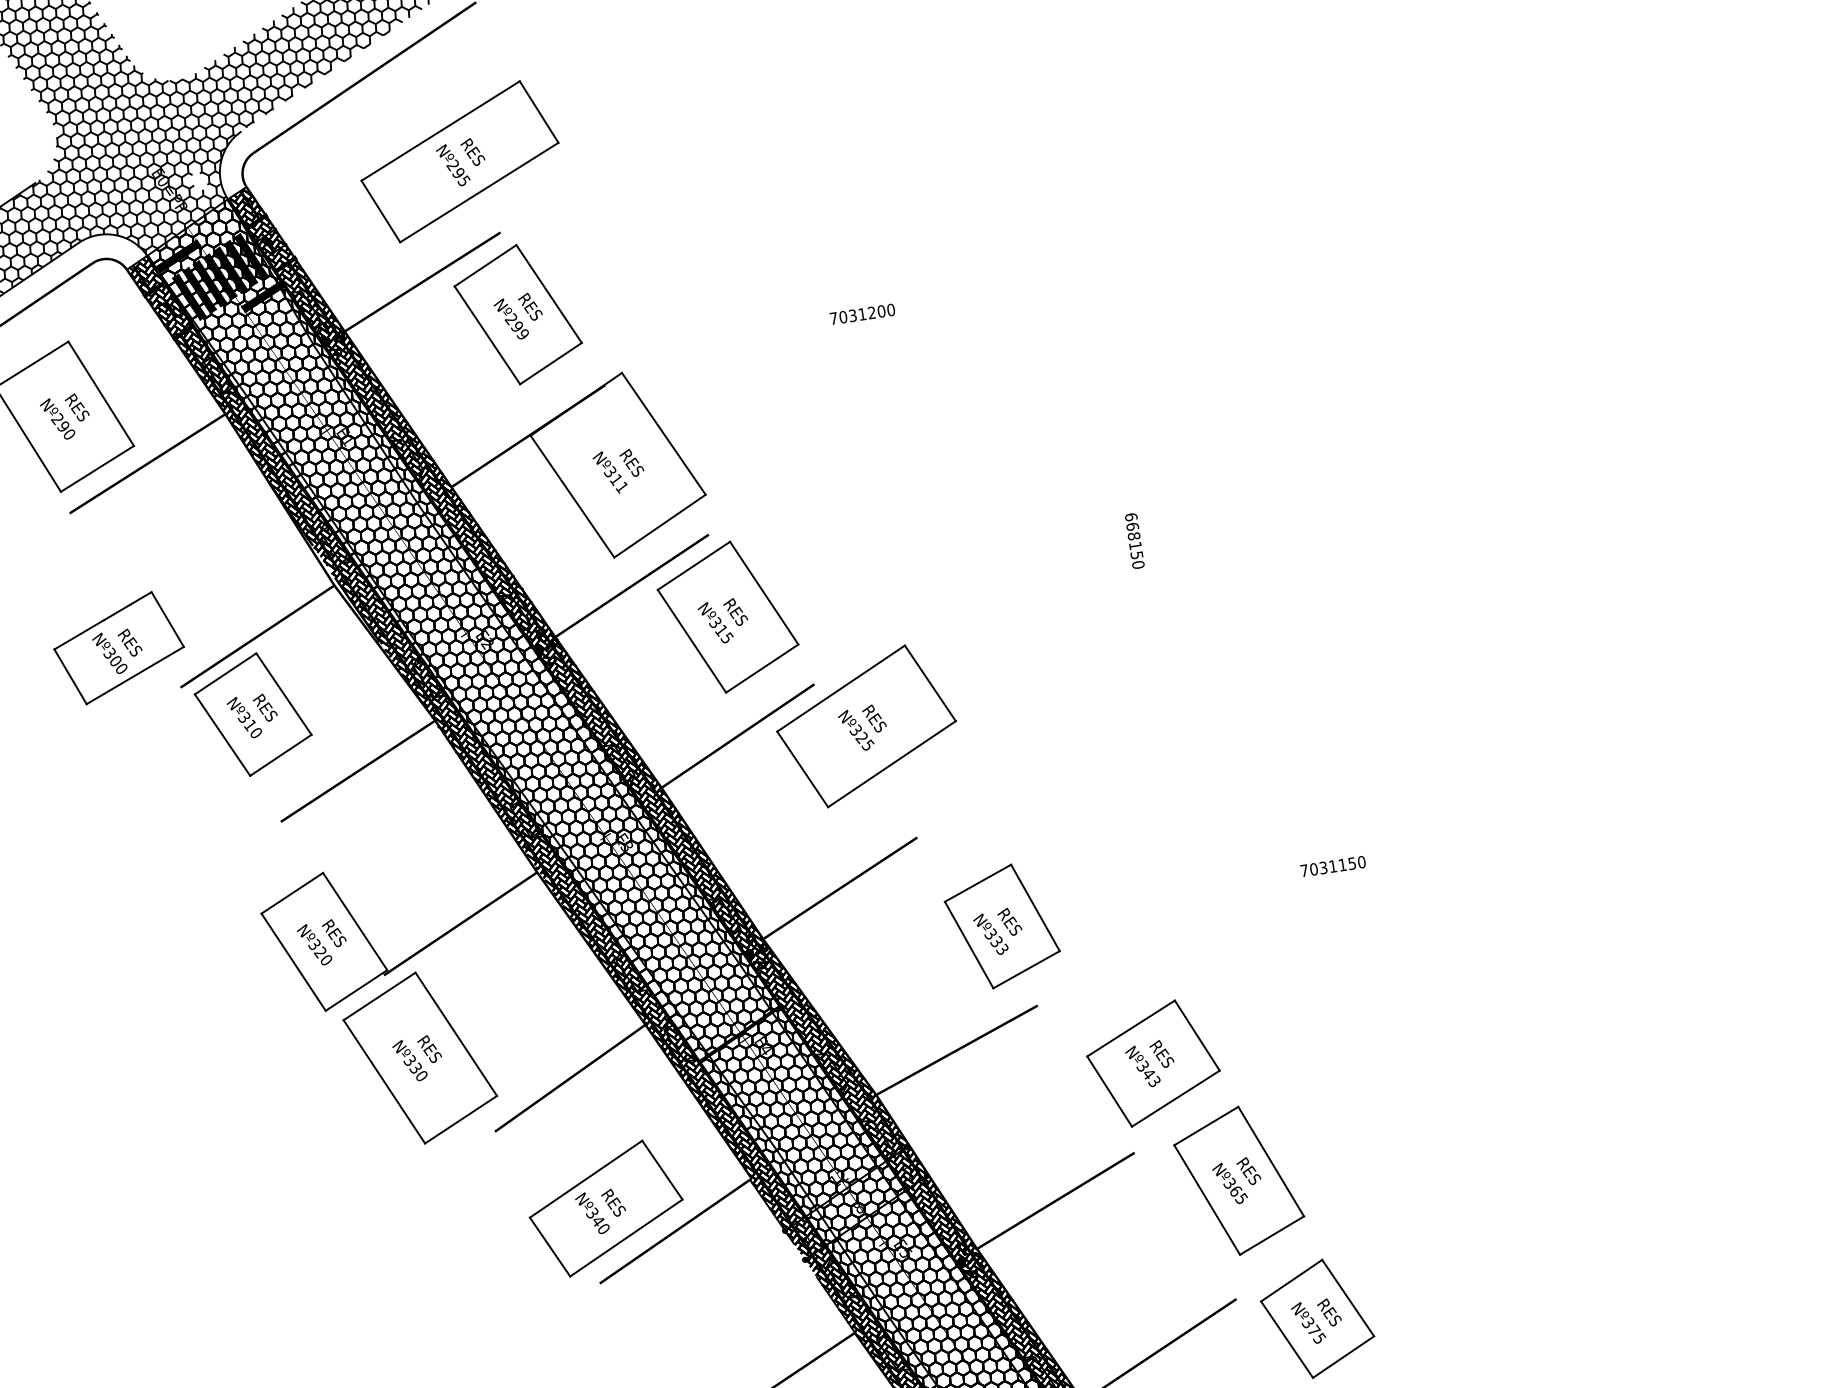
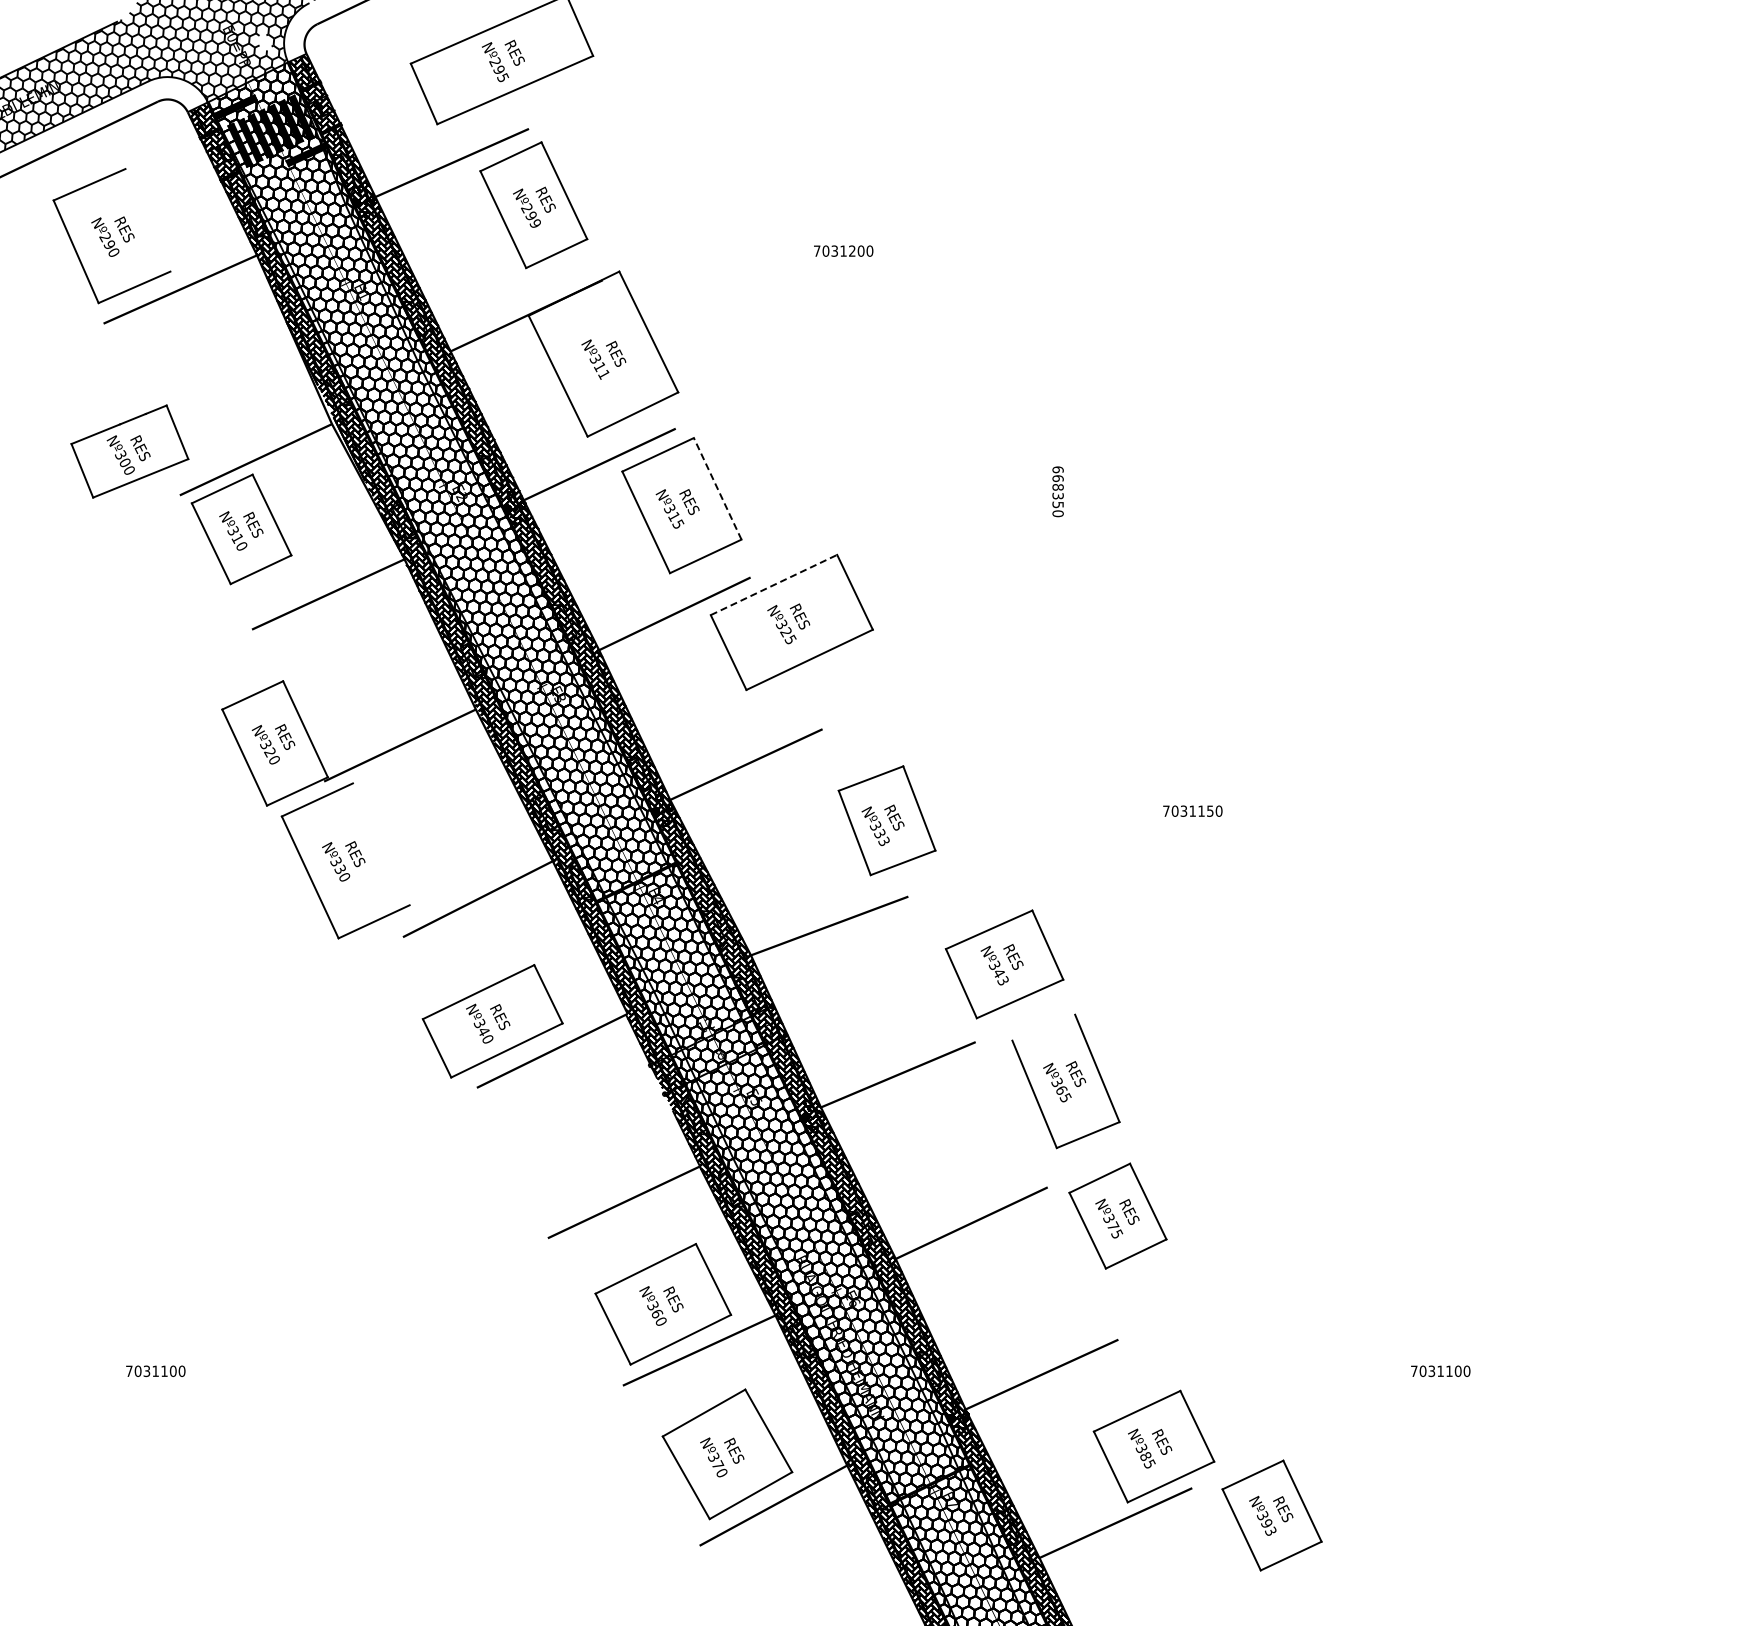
line: (100, 394) -> (147, 220), removed
text: (1134, 545) -> (1057, 495), 668150 -> 668350
line: (763, 592) -> (717, 488), solid -> dashed
line: (841, 687) -> (774, 584), solid -> dashed
line: (455, 1034) -> (380, 844), removed
line: (1205, 1125) -> (1043, 1027), removed

